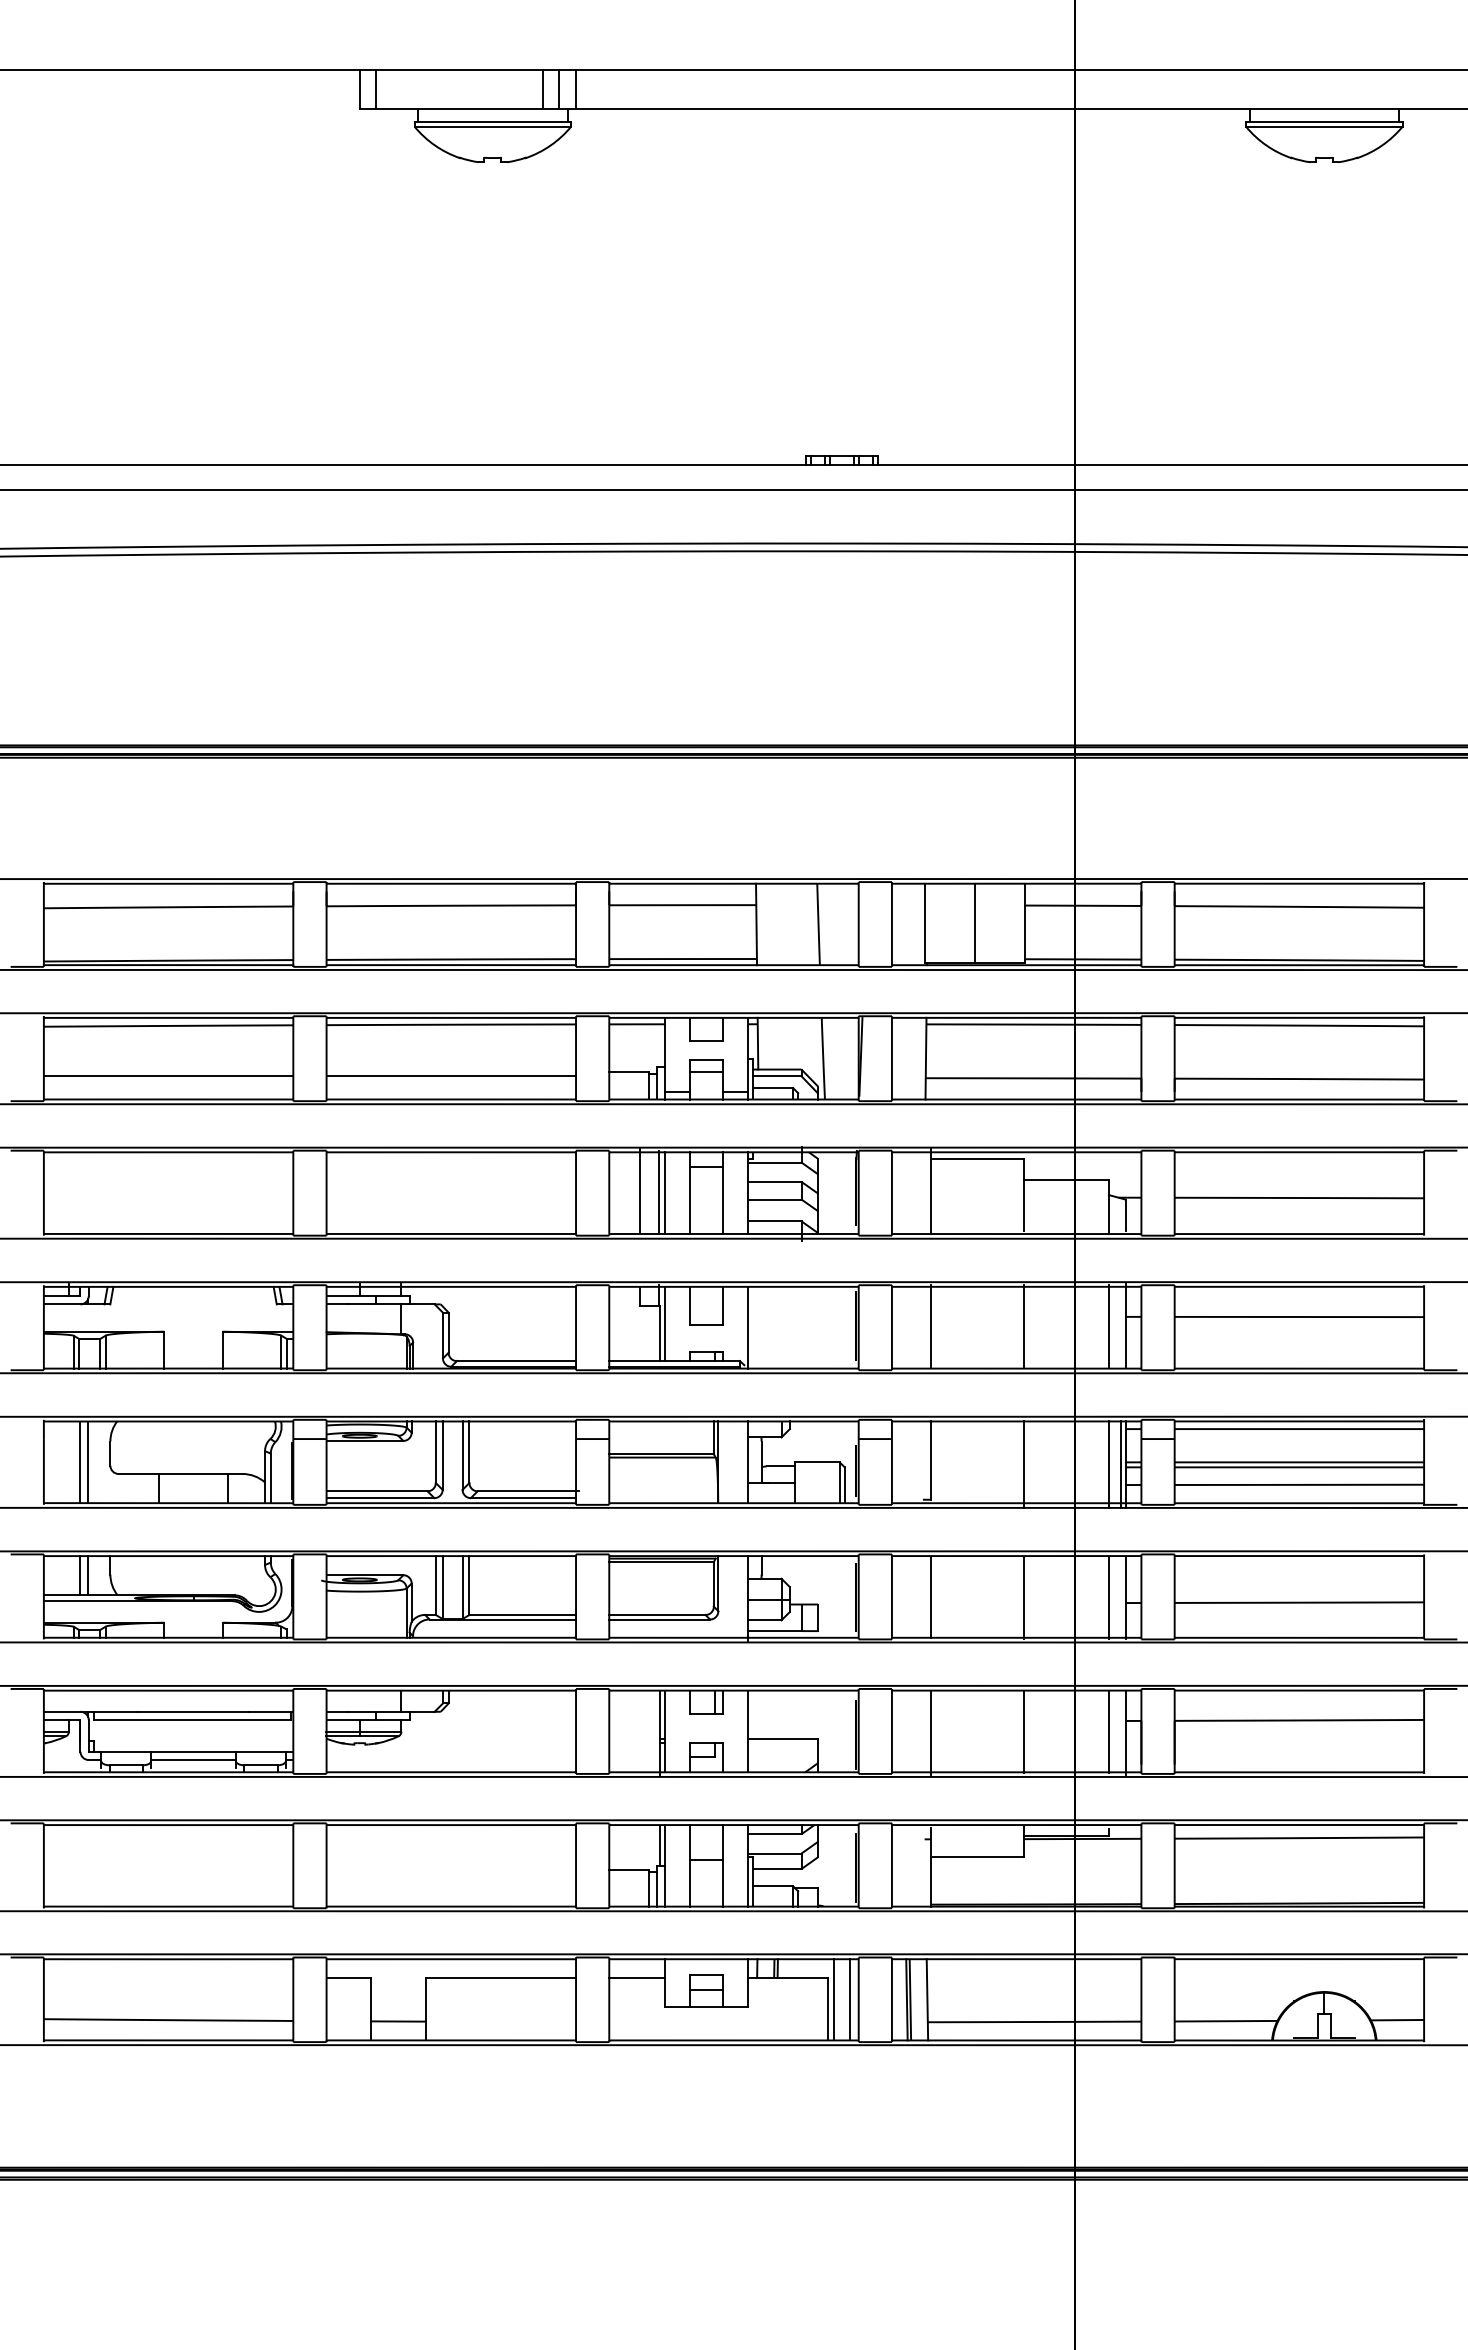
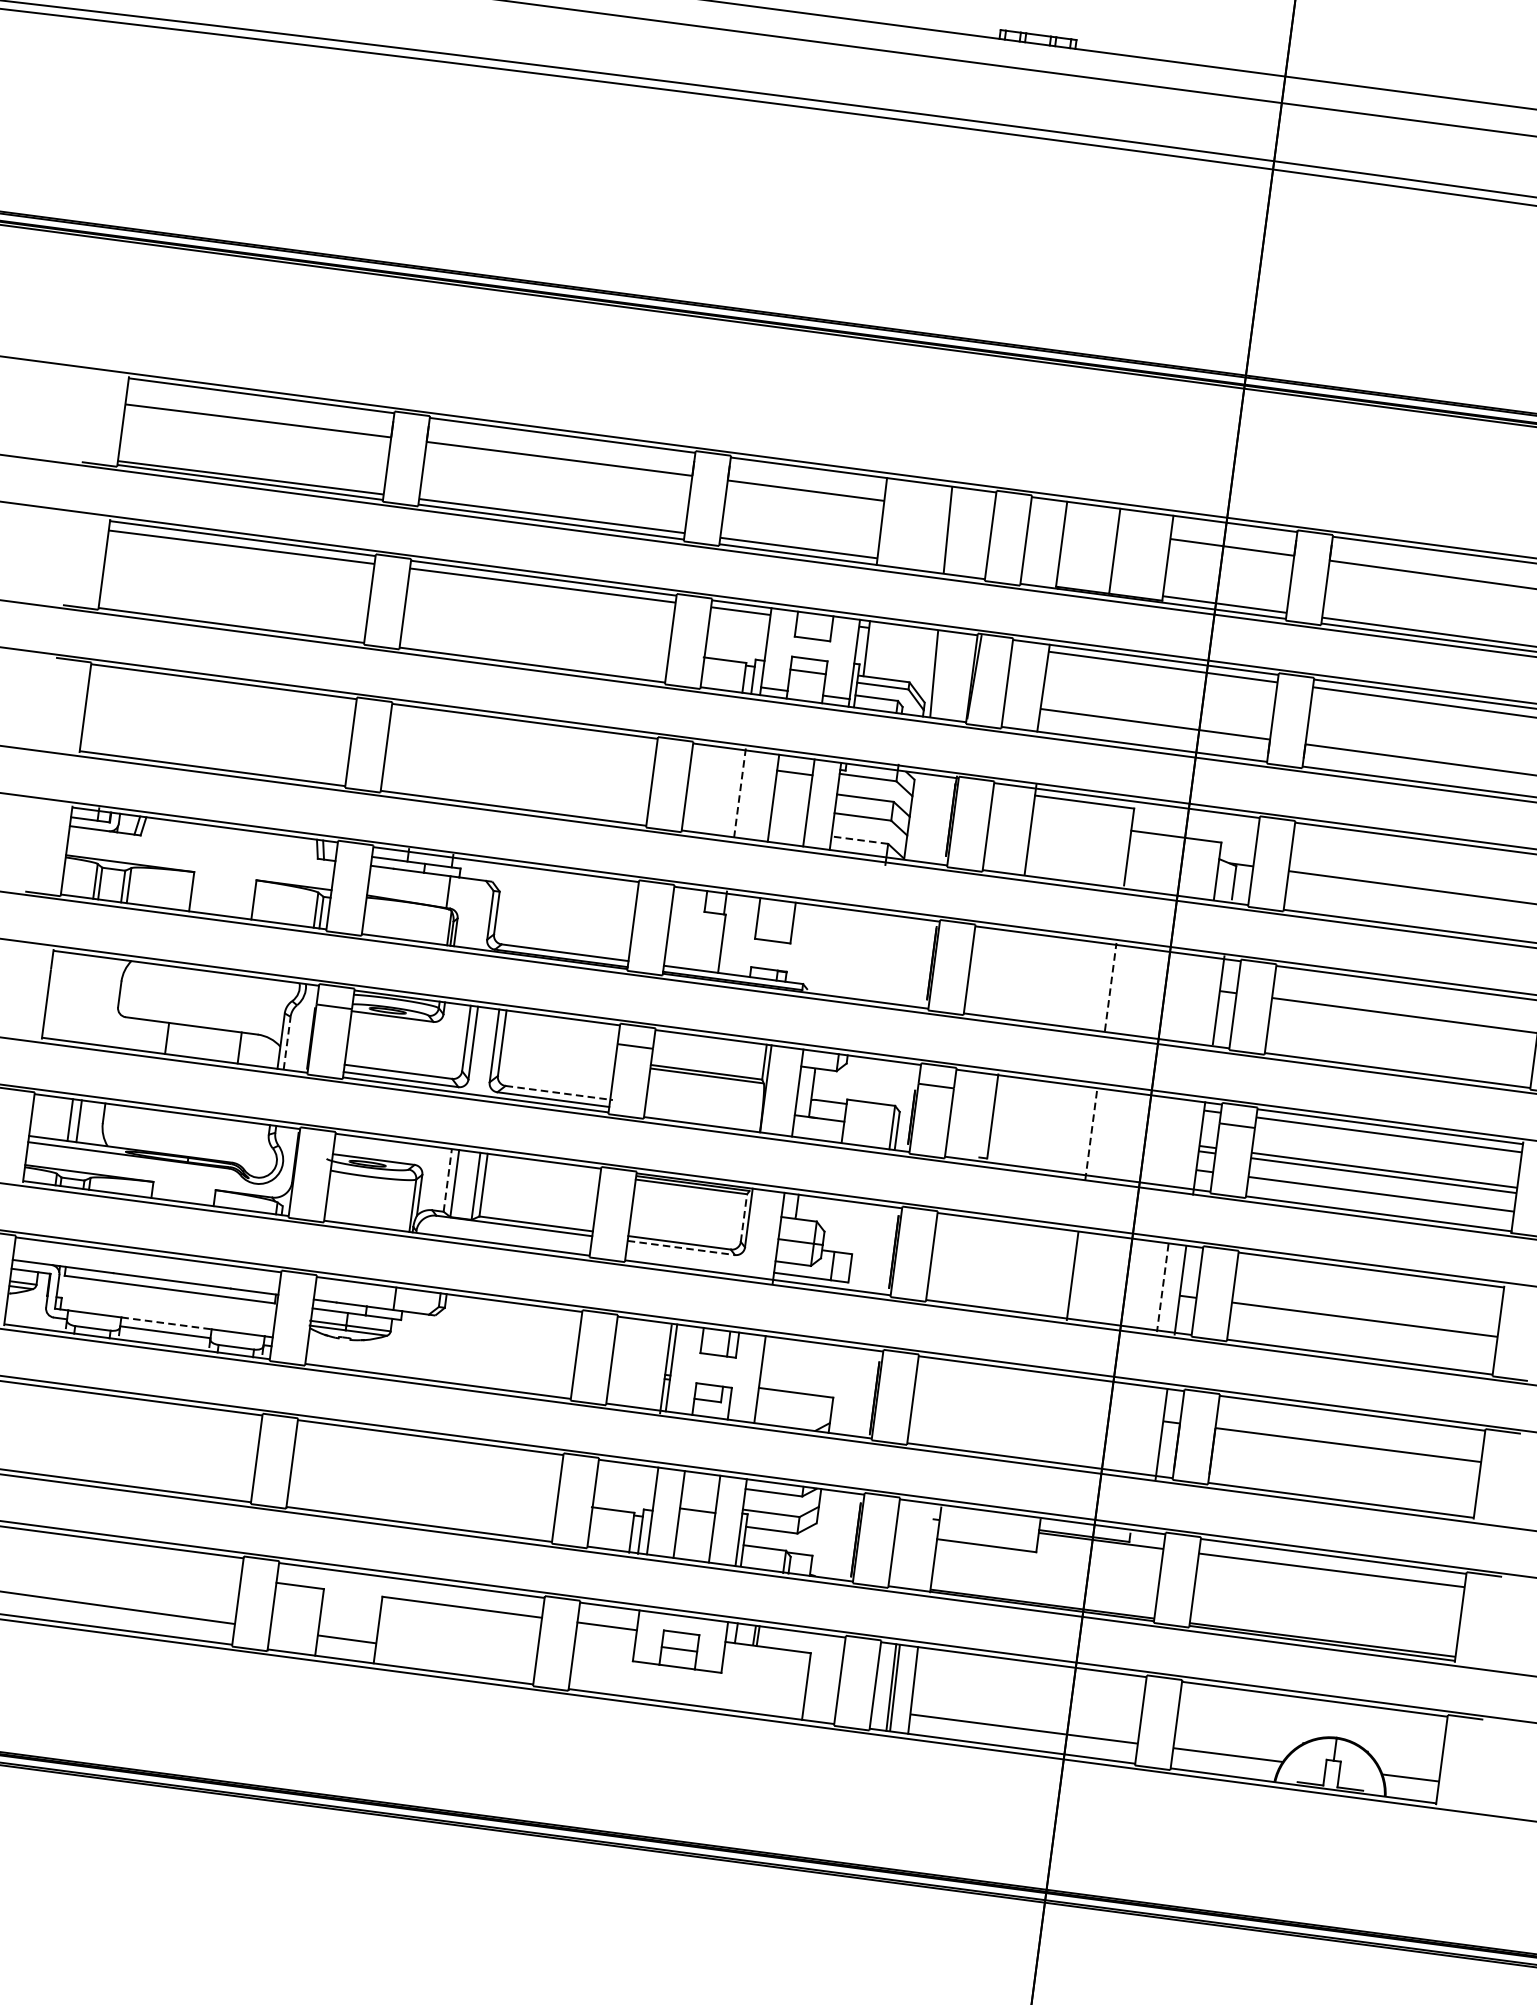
line: (168, 1075) -> (234, 599), removed
line: (451, 1075) -> (535, 639), removed
line: (640, 1190) -> (721, 788), removed
line: (658, 1192) -> (739, 793), solid -> dashed
line: (665, 1193) -> (747, 795), removed
line: (774, 1221) -> (859, 840), solid -> dashed
line: (665, 1323) -> (729, 933), removed
line: (931, 1325) -> (1011, 973), removed
line: (1024, 1325) -> (1111, 986), solid -> dashed
line: (1109, 1326) -> (1201, 999), removed
line: (748, 1327) -> (816, 949), removed
line: (79, 1462) -> (85, 999), removed
line: (88, 1462) -> (95, 1000), removed
line: (1024, 1464) -> (1091, 1134), solid -> dashed
line: (1109, 1464) -> (1182, 1145), removed
line: (1120, 1464) -> (1193, 1147), removed
line: (270, 1478) -> (286, 1043), solid -> dashed
line: (528, 1491) -> (559, 1093), solid -> dashed
line: (713, 1583) -> (743, 1217), solid -> dashed
line: (435, 1585) -> (447, 1180), solid -> dashed
line: (931, 1597) -> (973, 1262), removed
line: (1109, 1598) -> (1163, 1288), solid -> dashed
line: (660, 1619) -> (682, 1248), solid -> dashed
line: (1024, 1732) -> (1053, 1419), removed
line: (1109, 1732) -> (1144, 1431), removed
line: (931, 1733) -> (954, 1407), removed
line: (194, 1751) -> (167, 1323), solid -> dashed
line: (660, 1845) -> (650, 1488), removed
line: (833, 1999) -> (813, 1676), removed
line: (850, 1999) -> (831, 1679), removed

